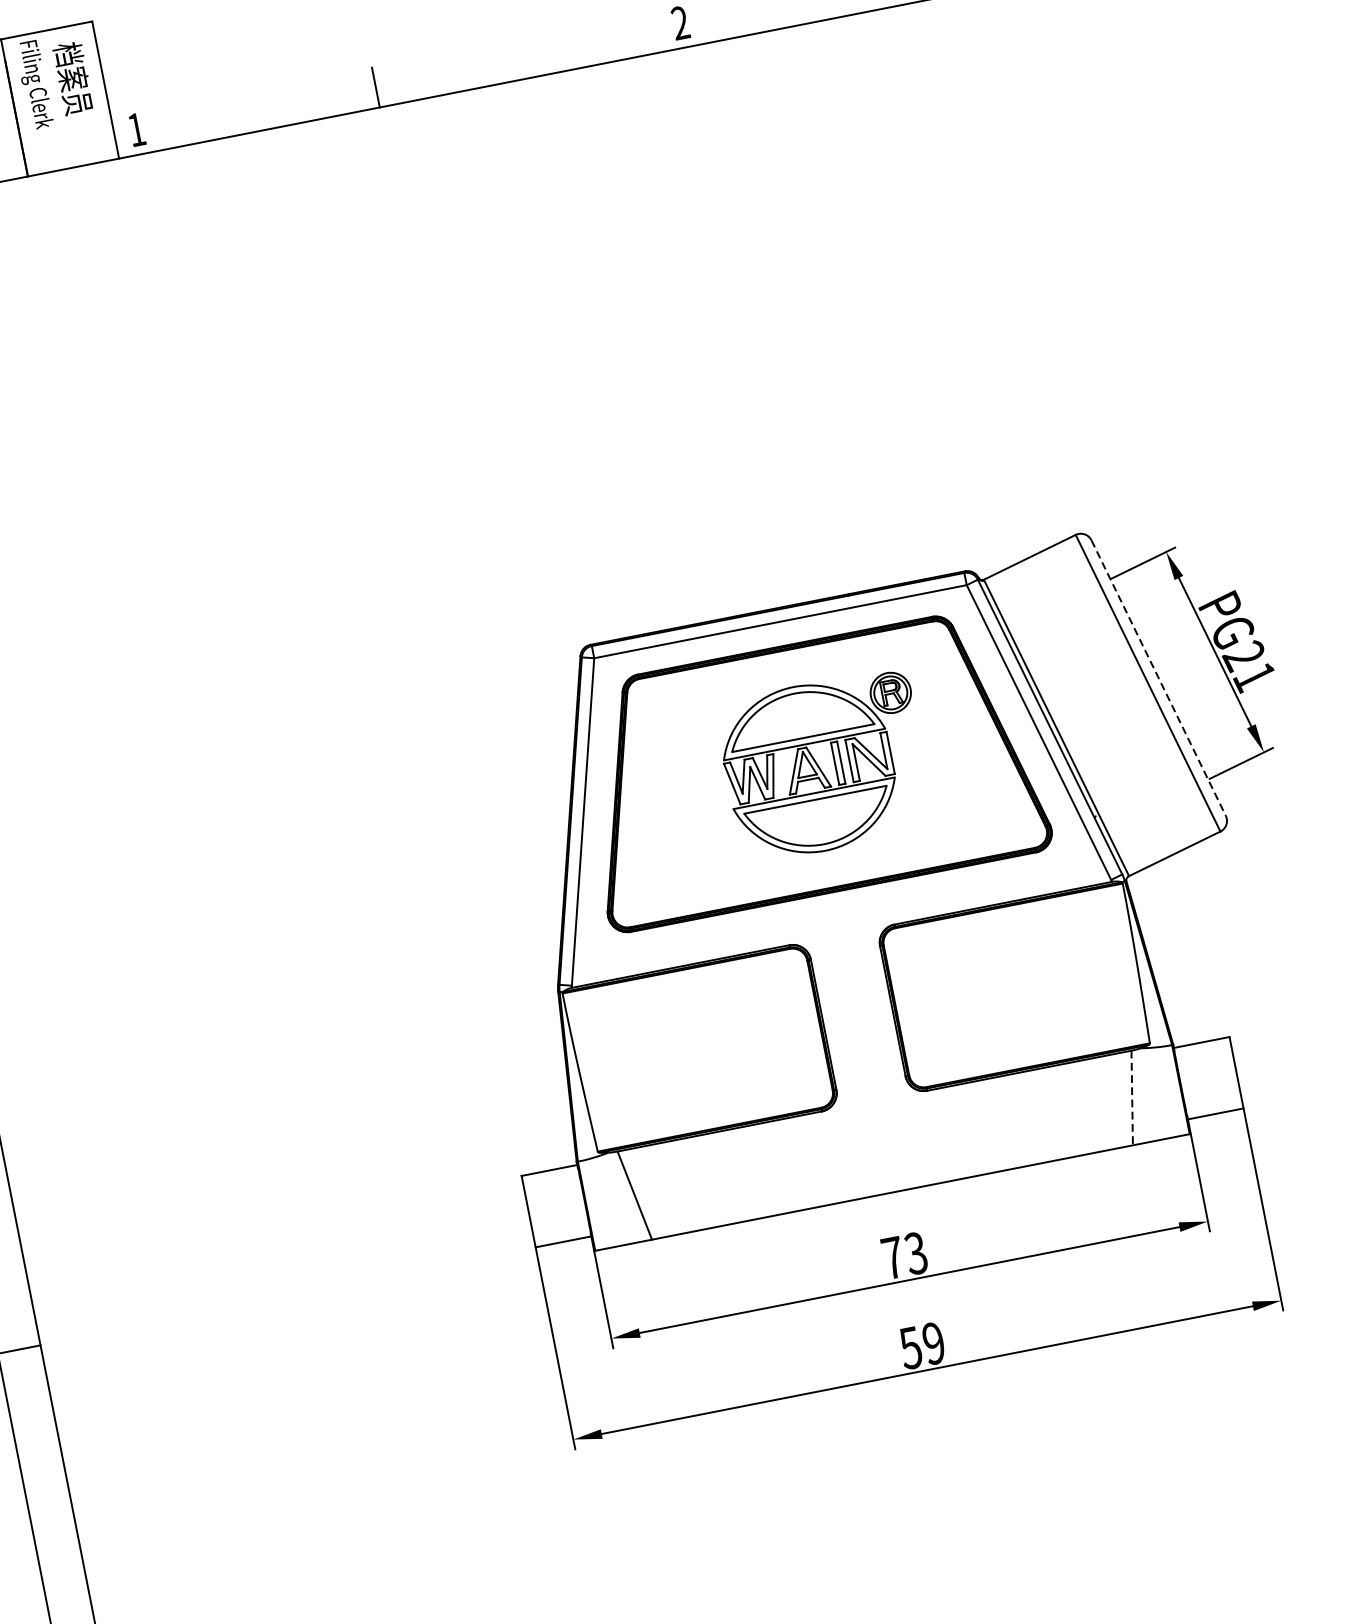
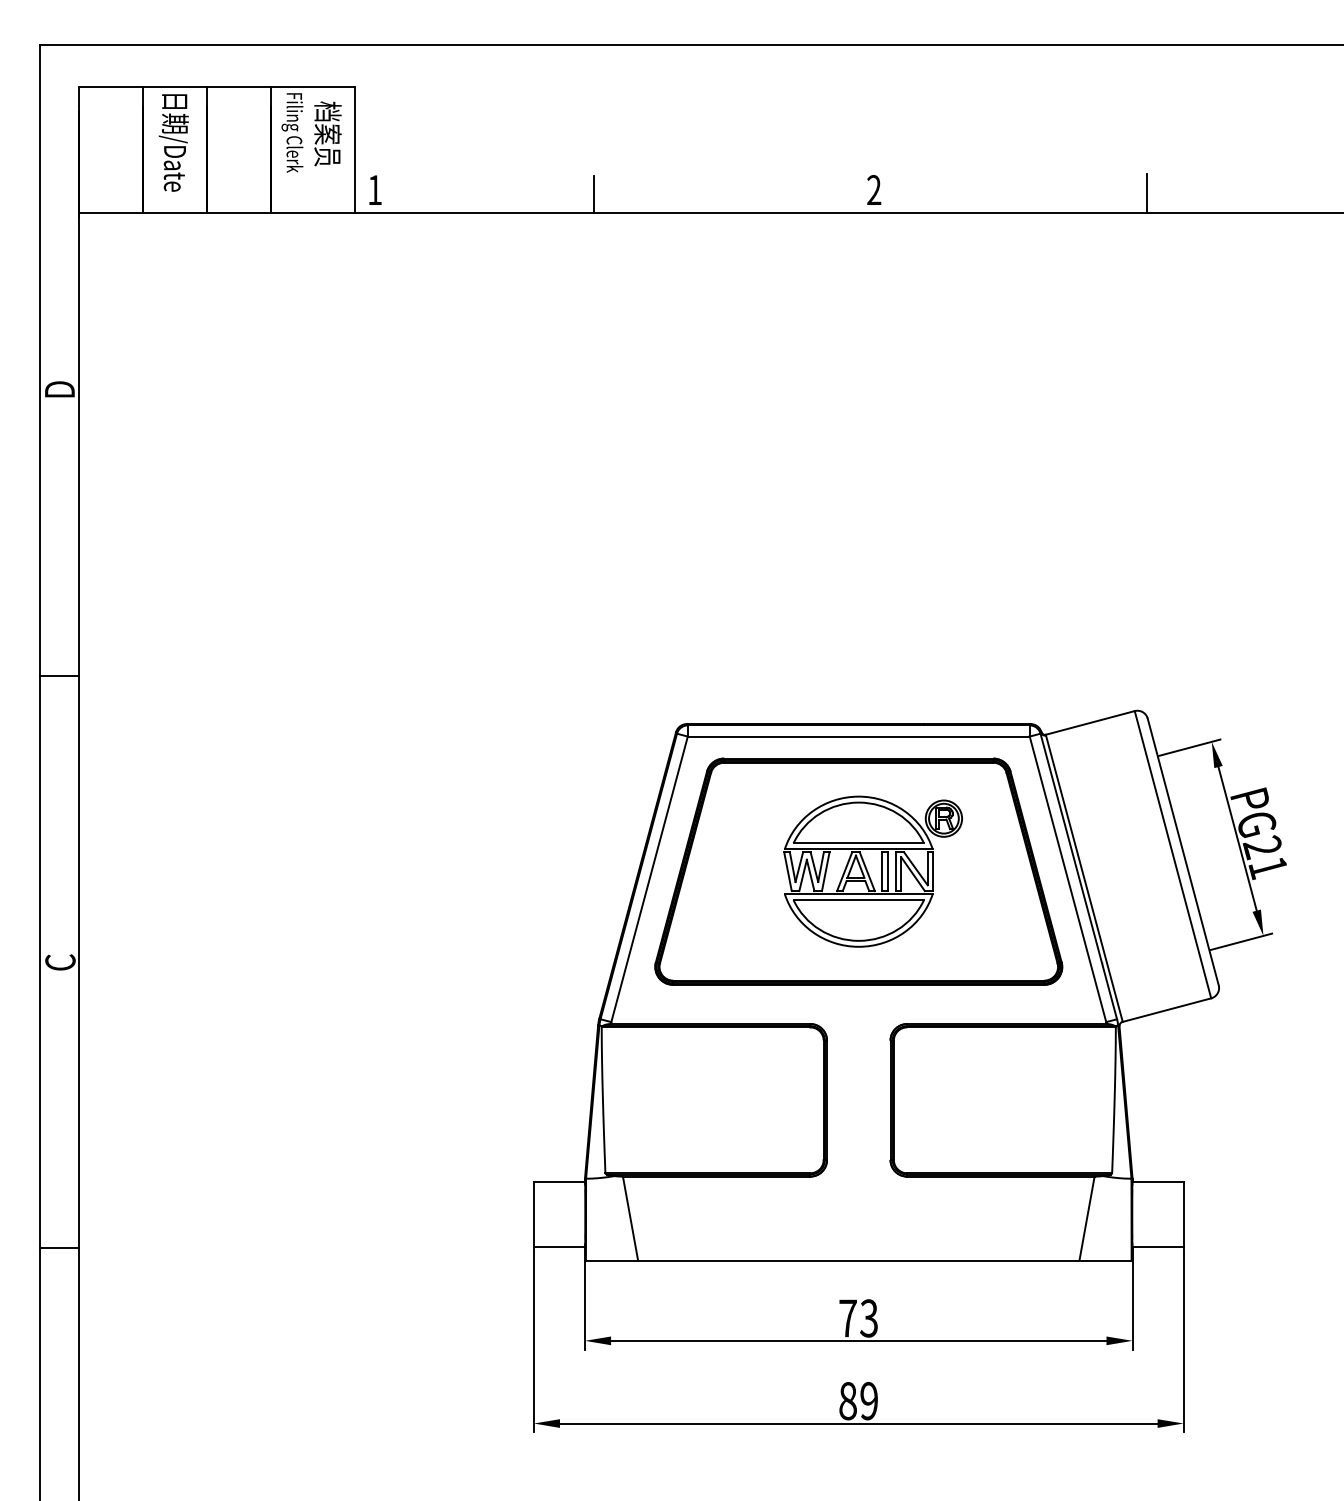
line: (1159, 678) -> (1183, 852), dashed -> solid
line: (1132, 1097) -> (1087, 1218), dashed -> solid
text: (910, 1348) -> (847, 1401), 59 -> 89

